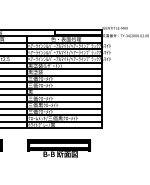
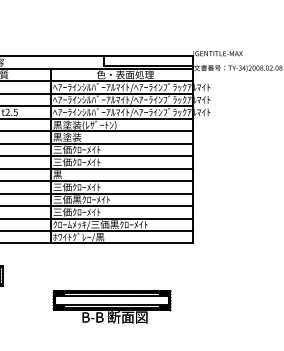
part: (59, 148) -> (112, 306), moved

